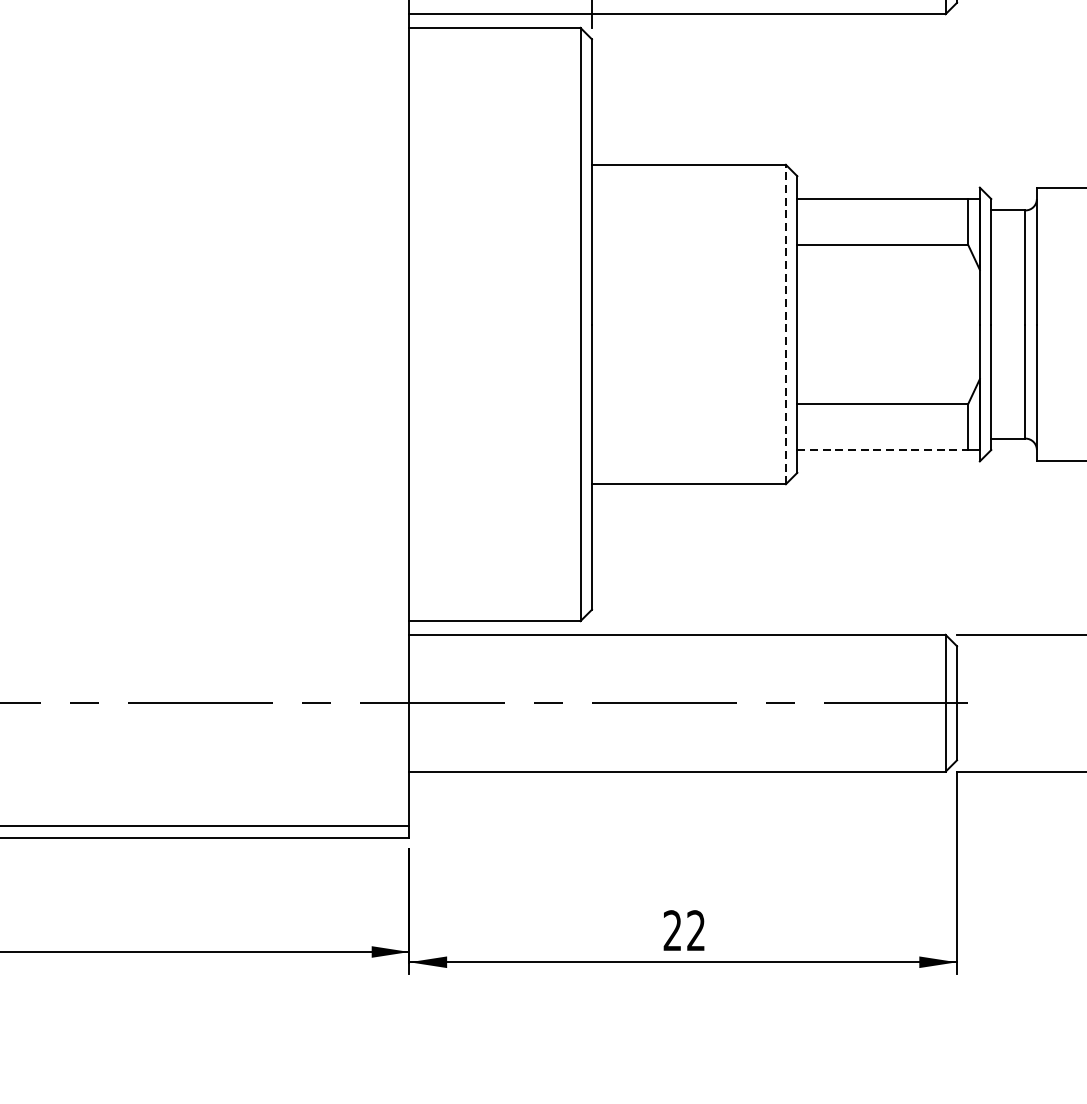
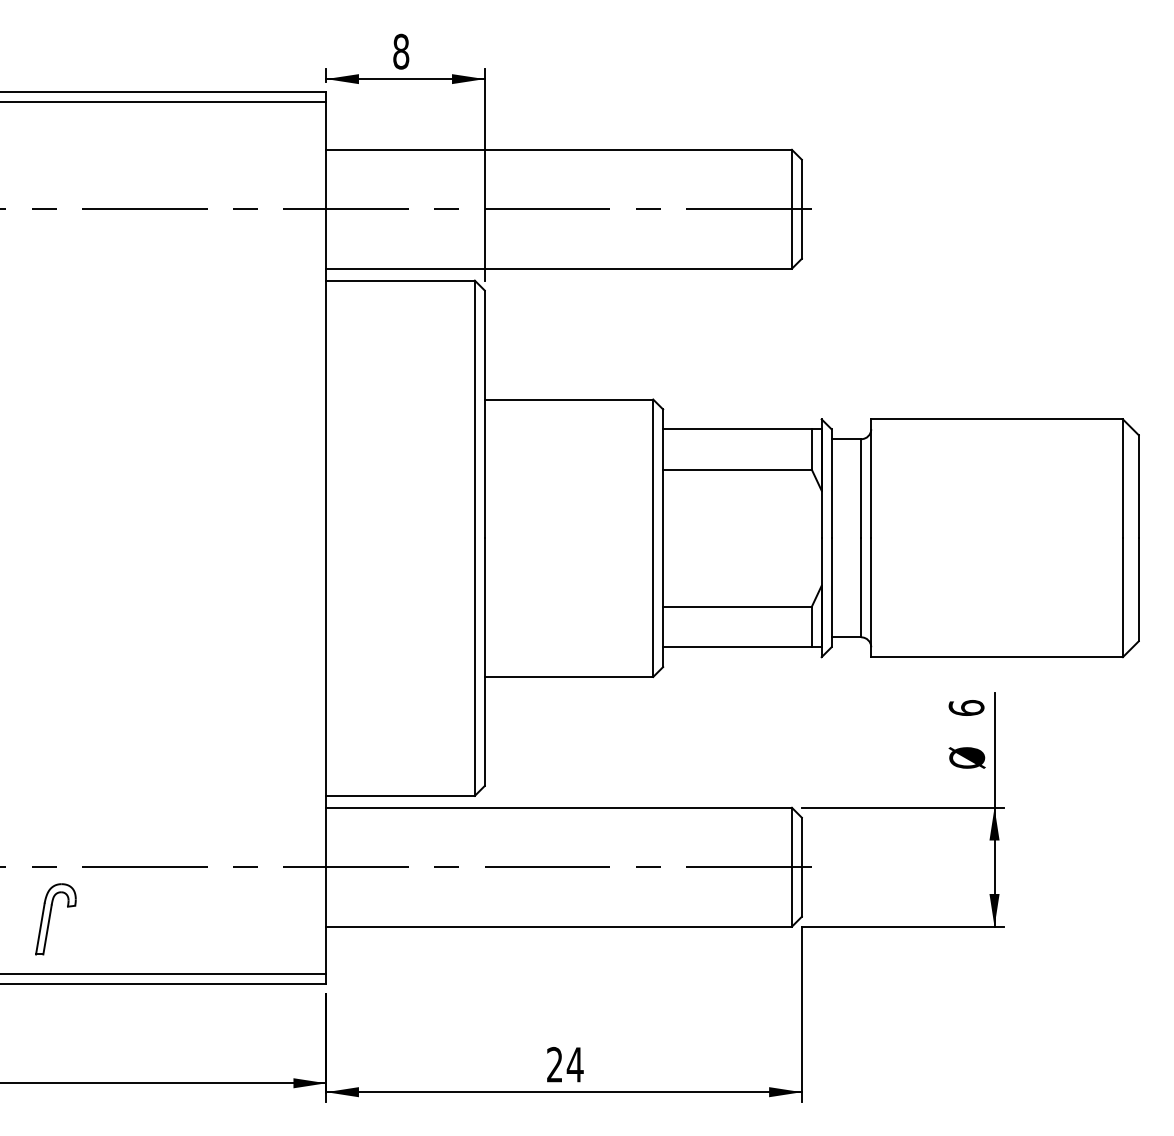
line: (786, 324) -> (653, 538), dashed -> solid
line: (882, 450) -> (737, 647), dashed -> solid
part: (97, 763) -> (55, 919), added
text: (695, 930) -> (574, 1064), 22 -> 24

